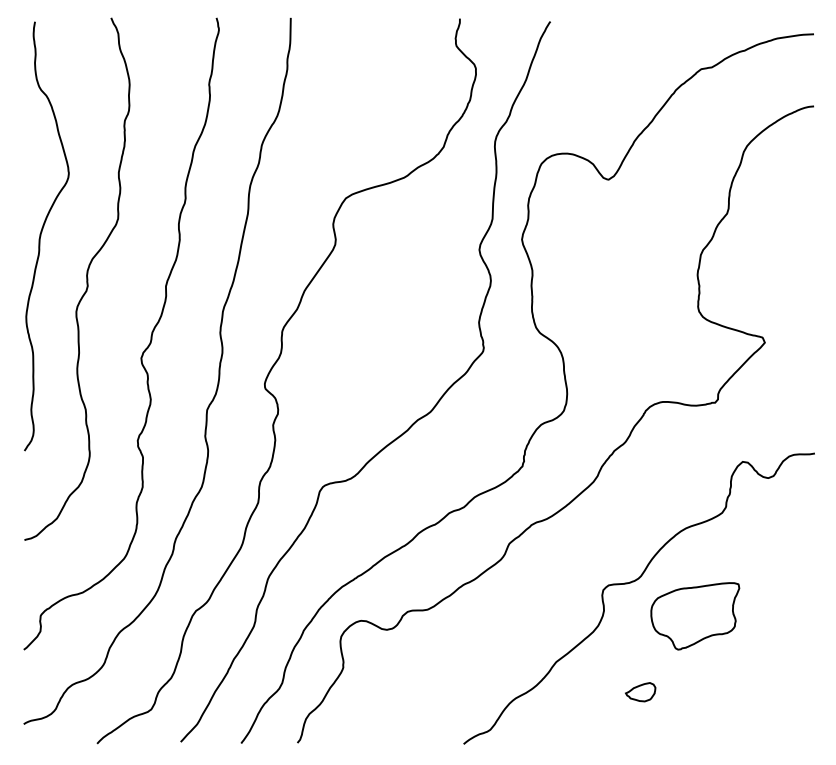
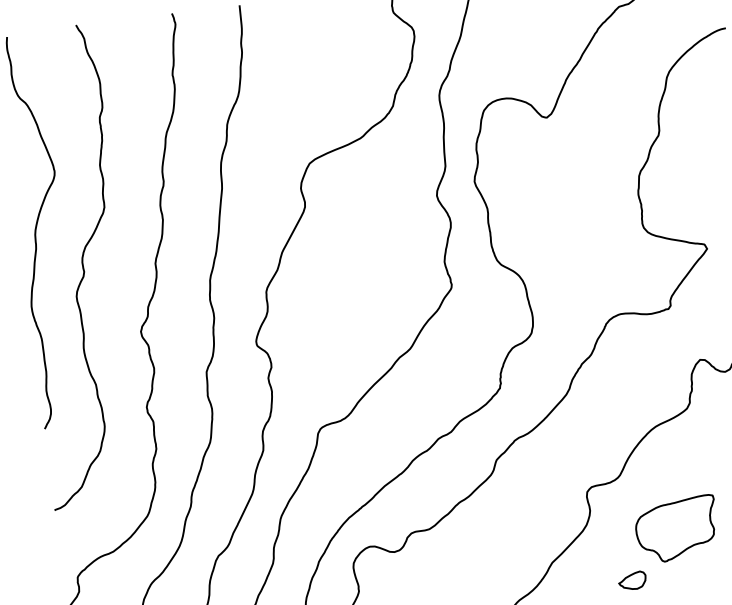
part: (695, 616) -> (676, 529), moved

